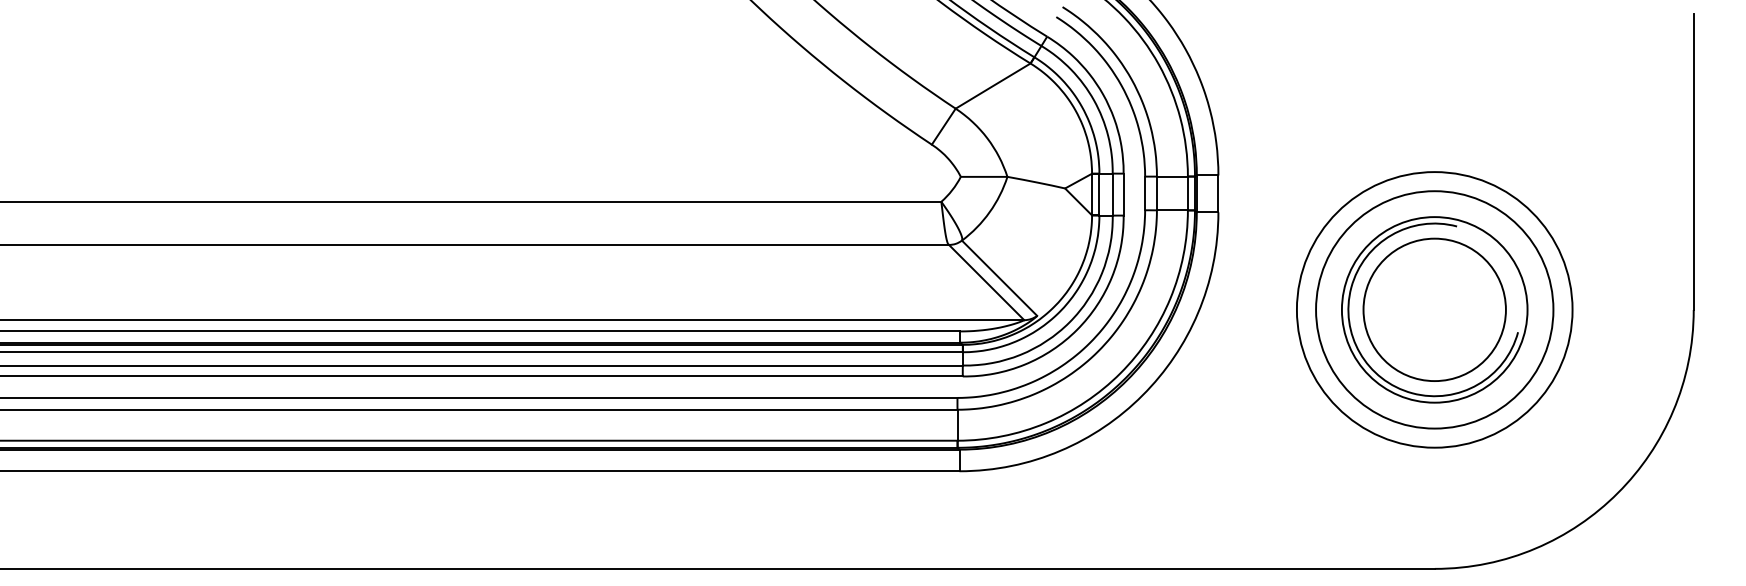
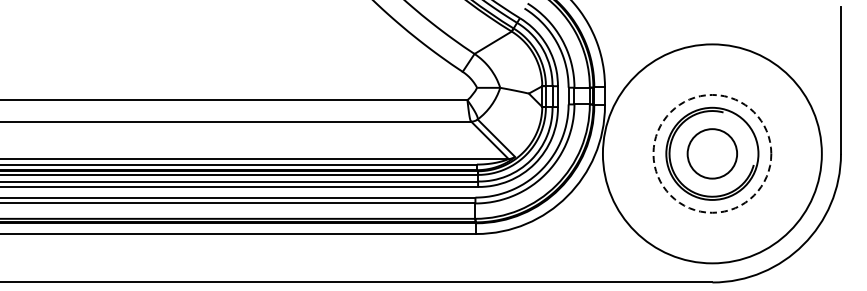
circle: (1432, 309) -> (711, 153), size x1.6
circle: (1434, 309) -> (712, 153), size x0.7
circle: (1434, 309) -> (712, 153), solid -> dashed

